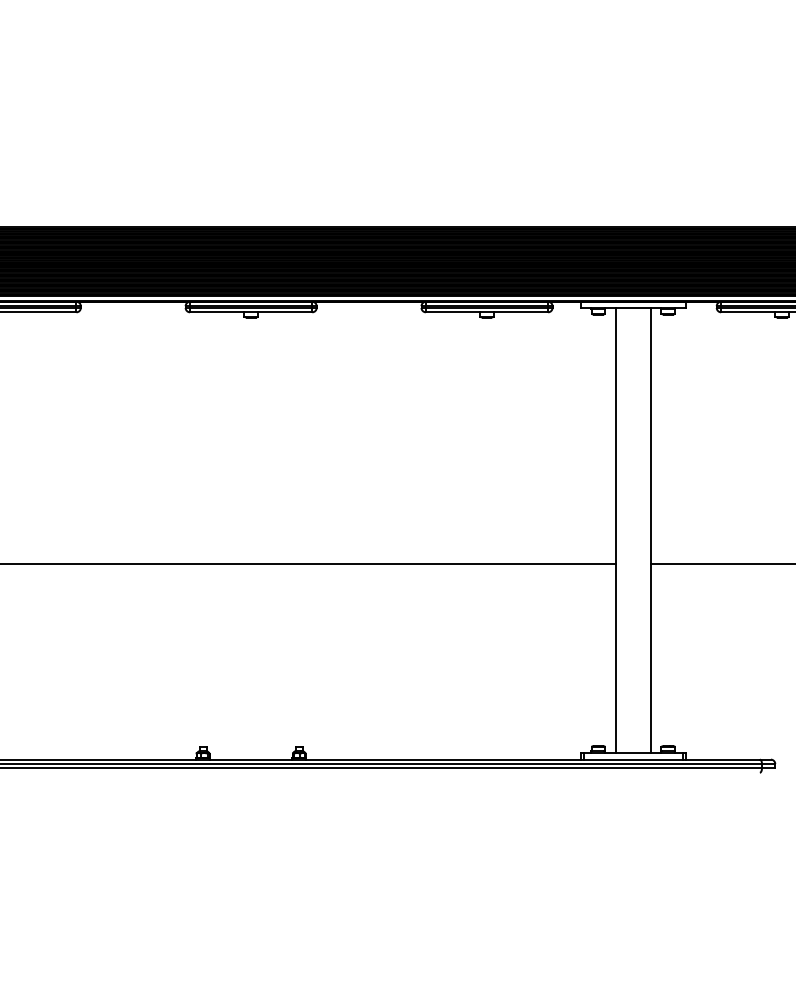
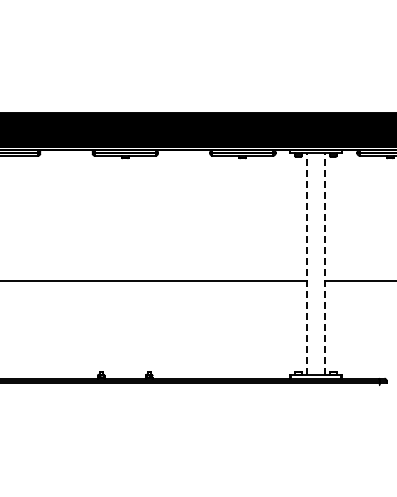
line: (616, 530) -> (307, 264), solid -> dashed
line: (650, 530) -> (324, 264), solid -> dashed

